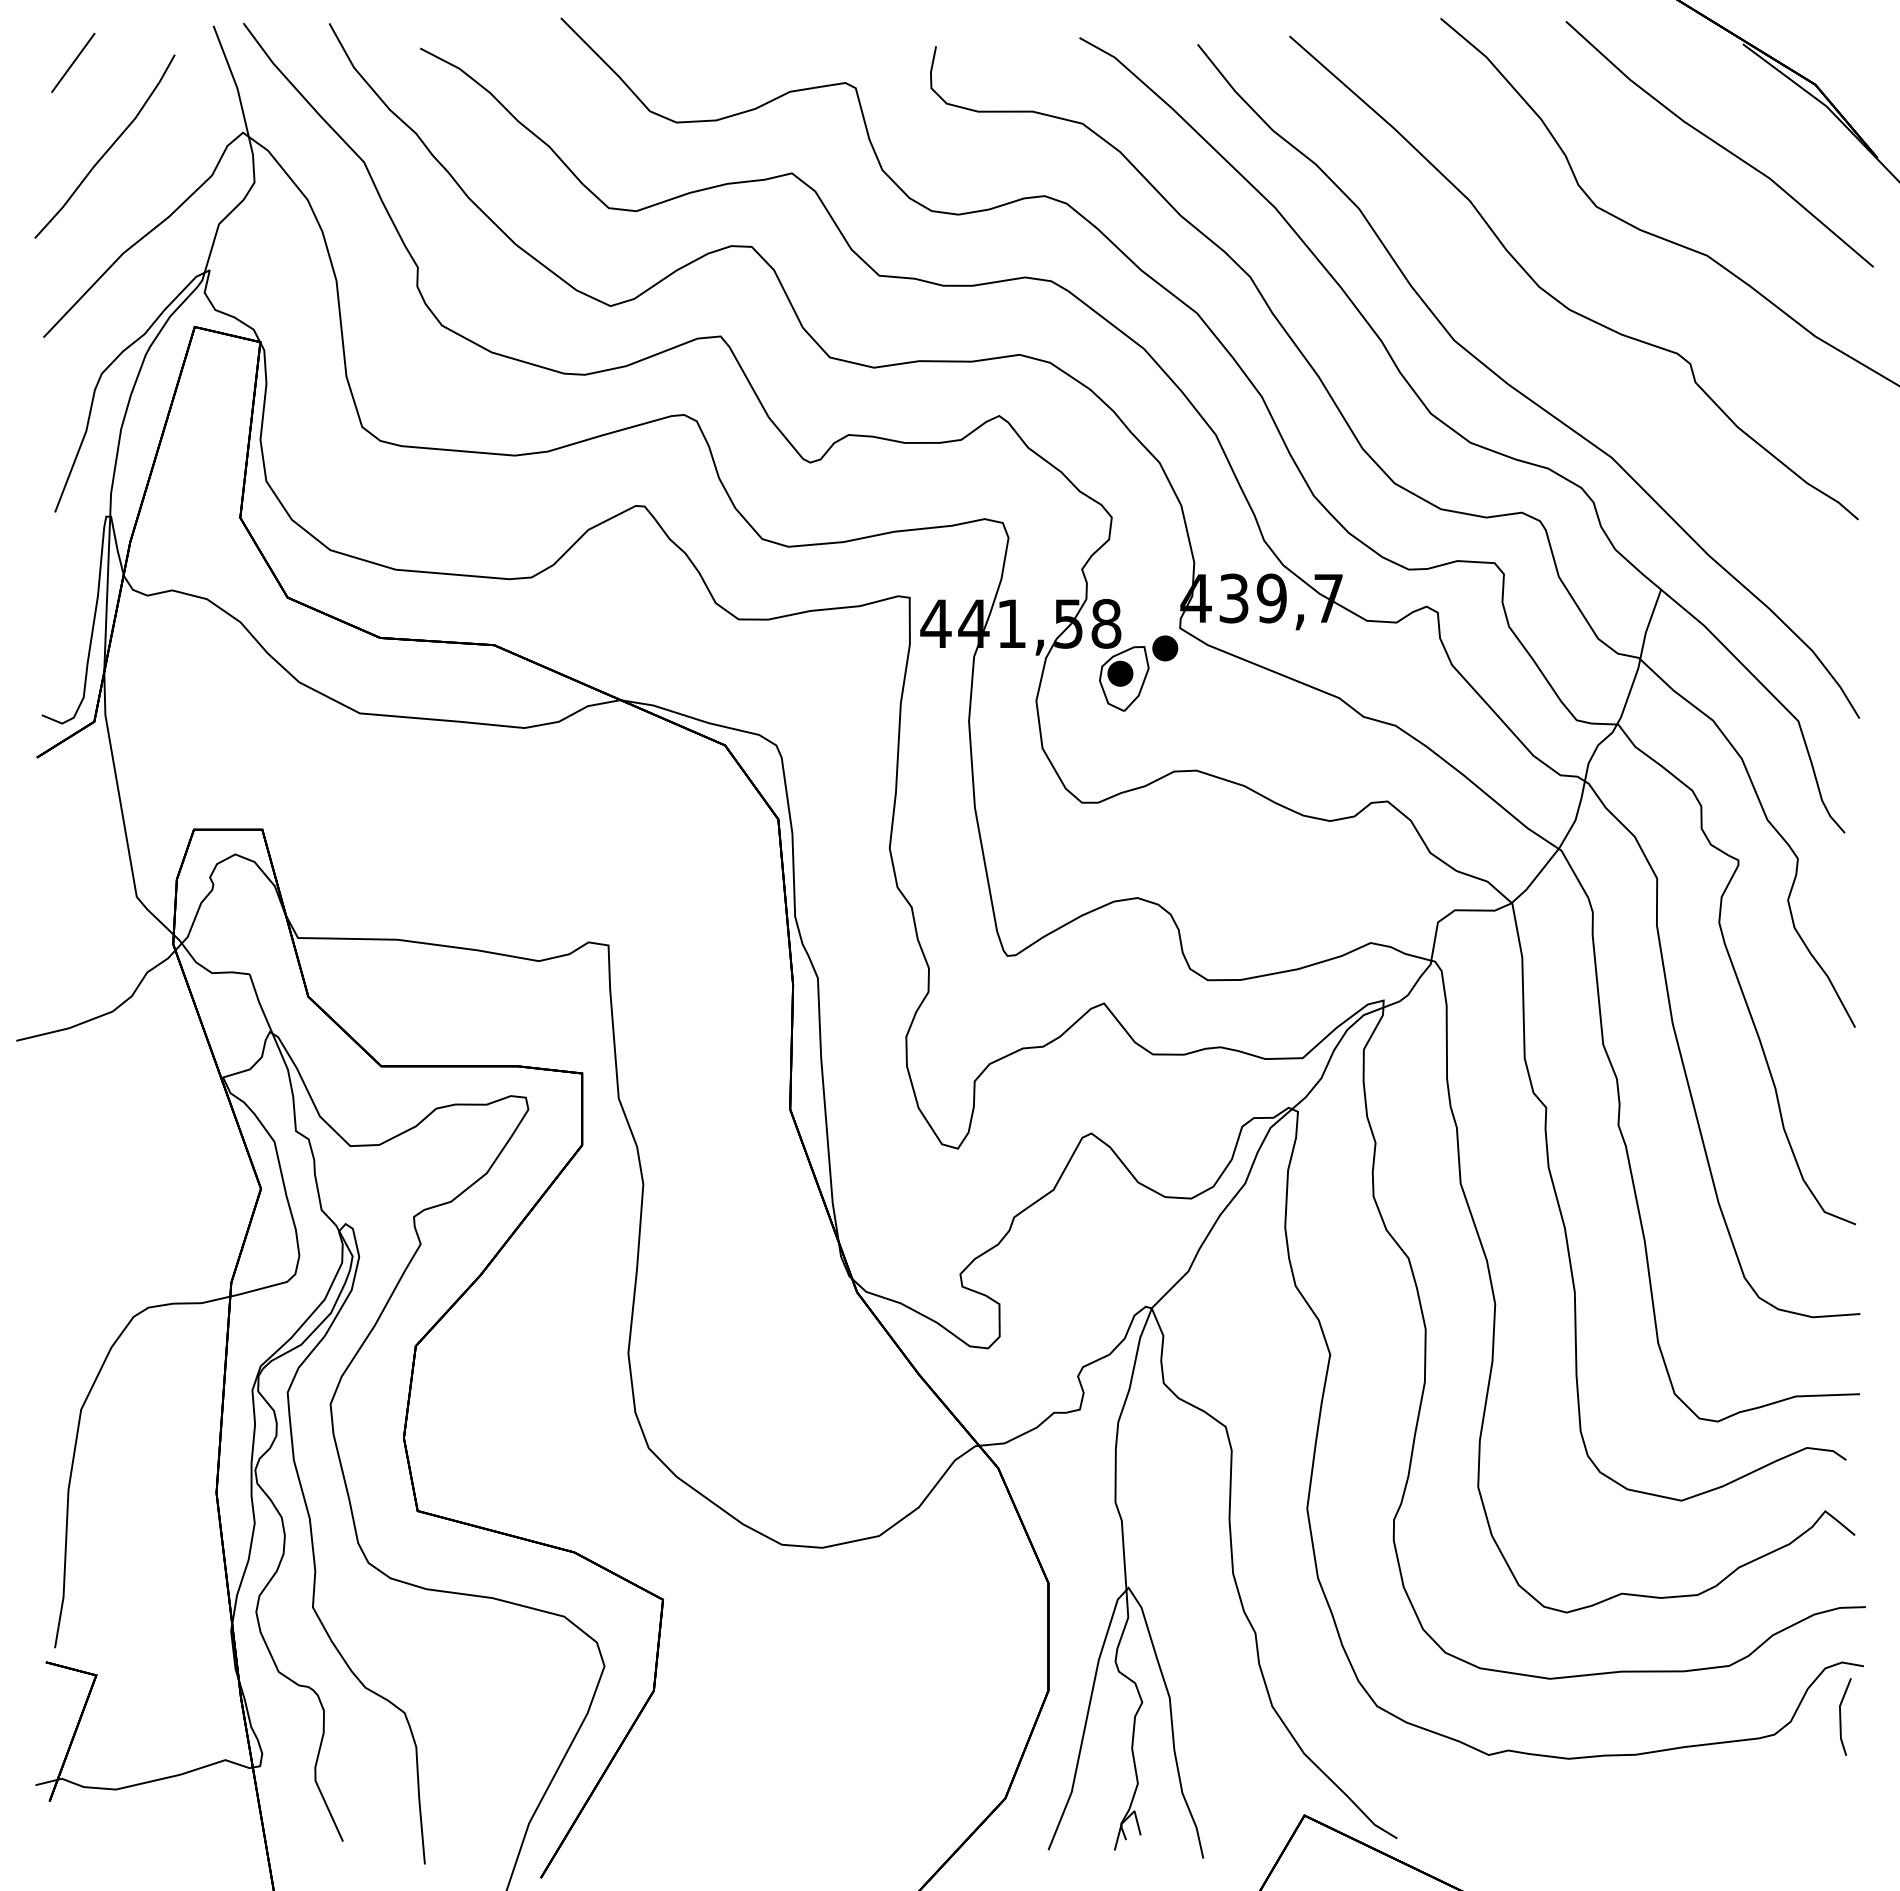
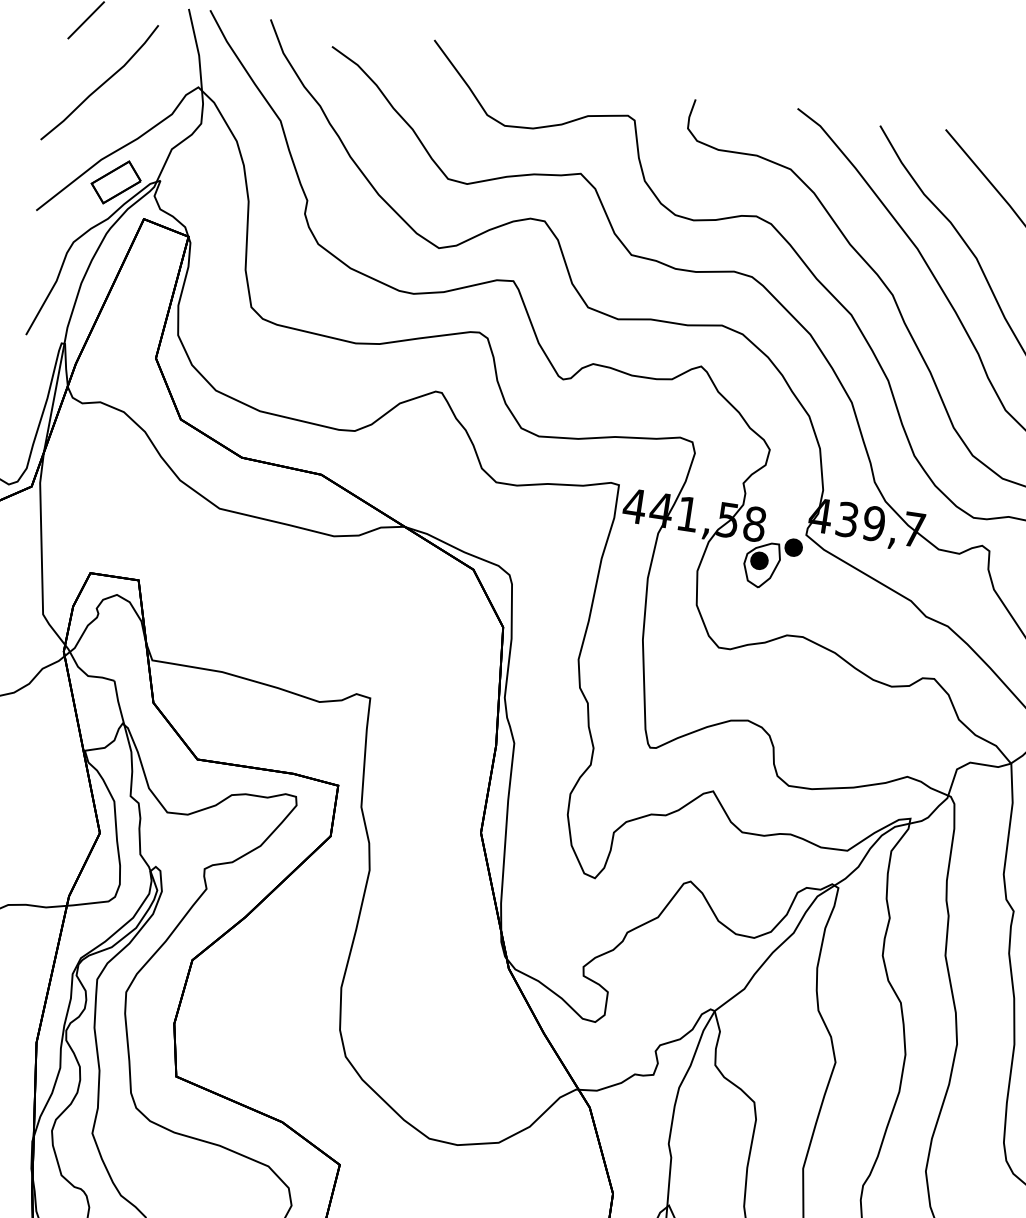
part: (148, 281) -> (116, 182), added

